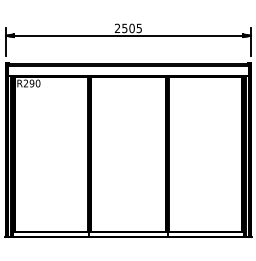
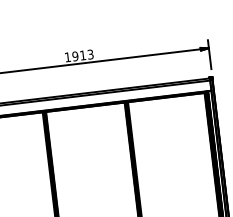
text: (127, 28) -> (78, 56), 2505 -> 1913

